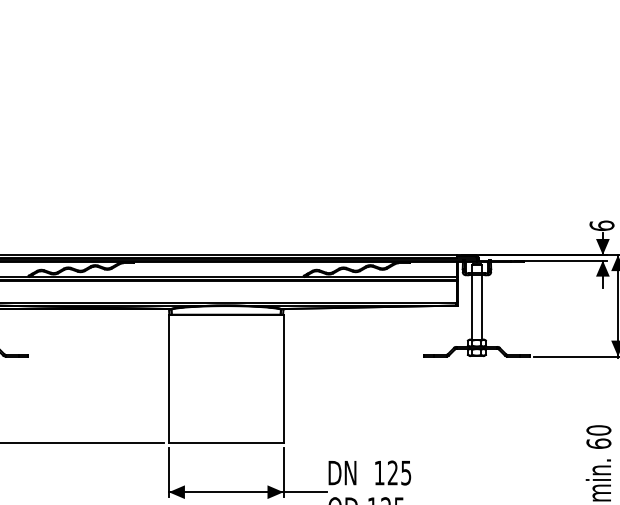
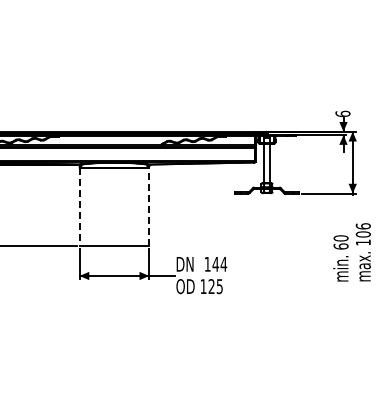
line: (283, 377) -> (149, 206), solid -> dashed
line: (168, 379) -> (79, 207), solid -> dashed
text: (399, 471) -> (219, 263), 125 -> 144

